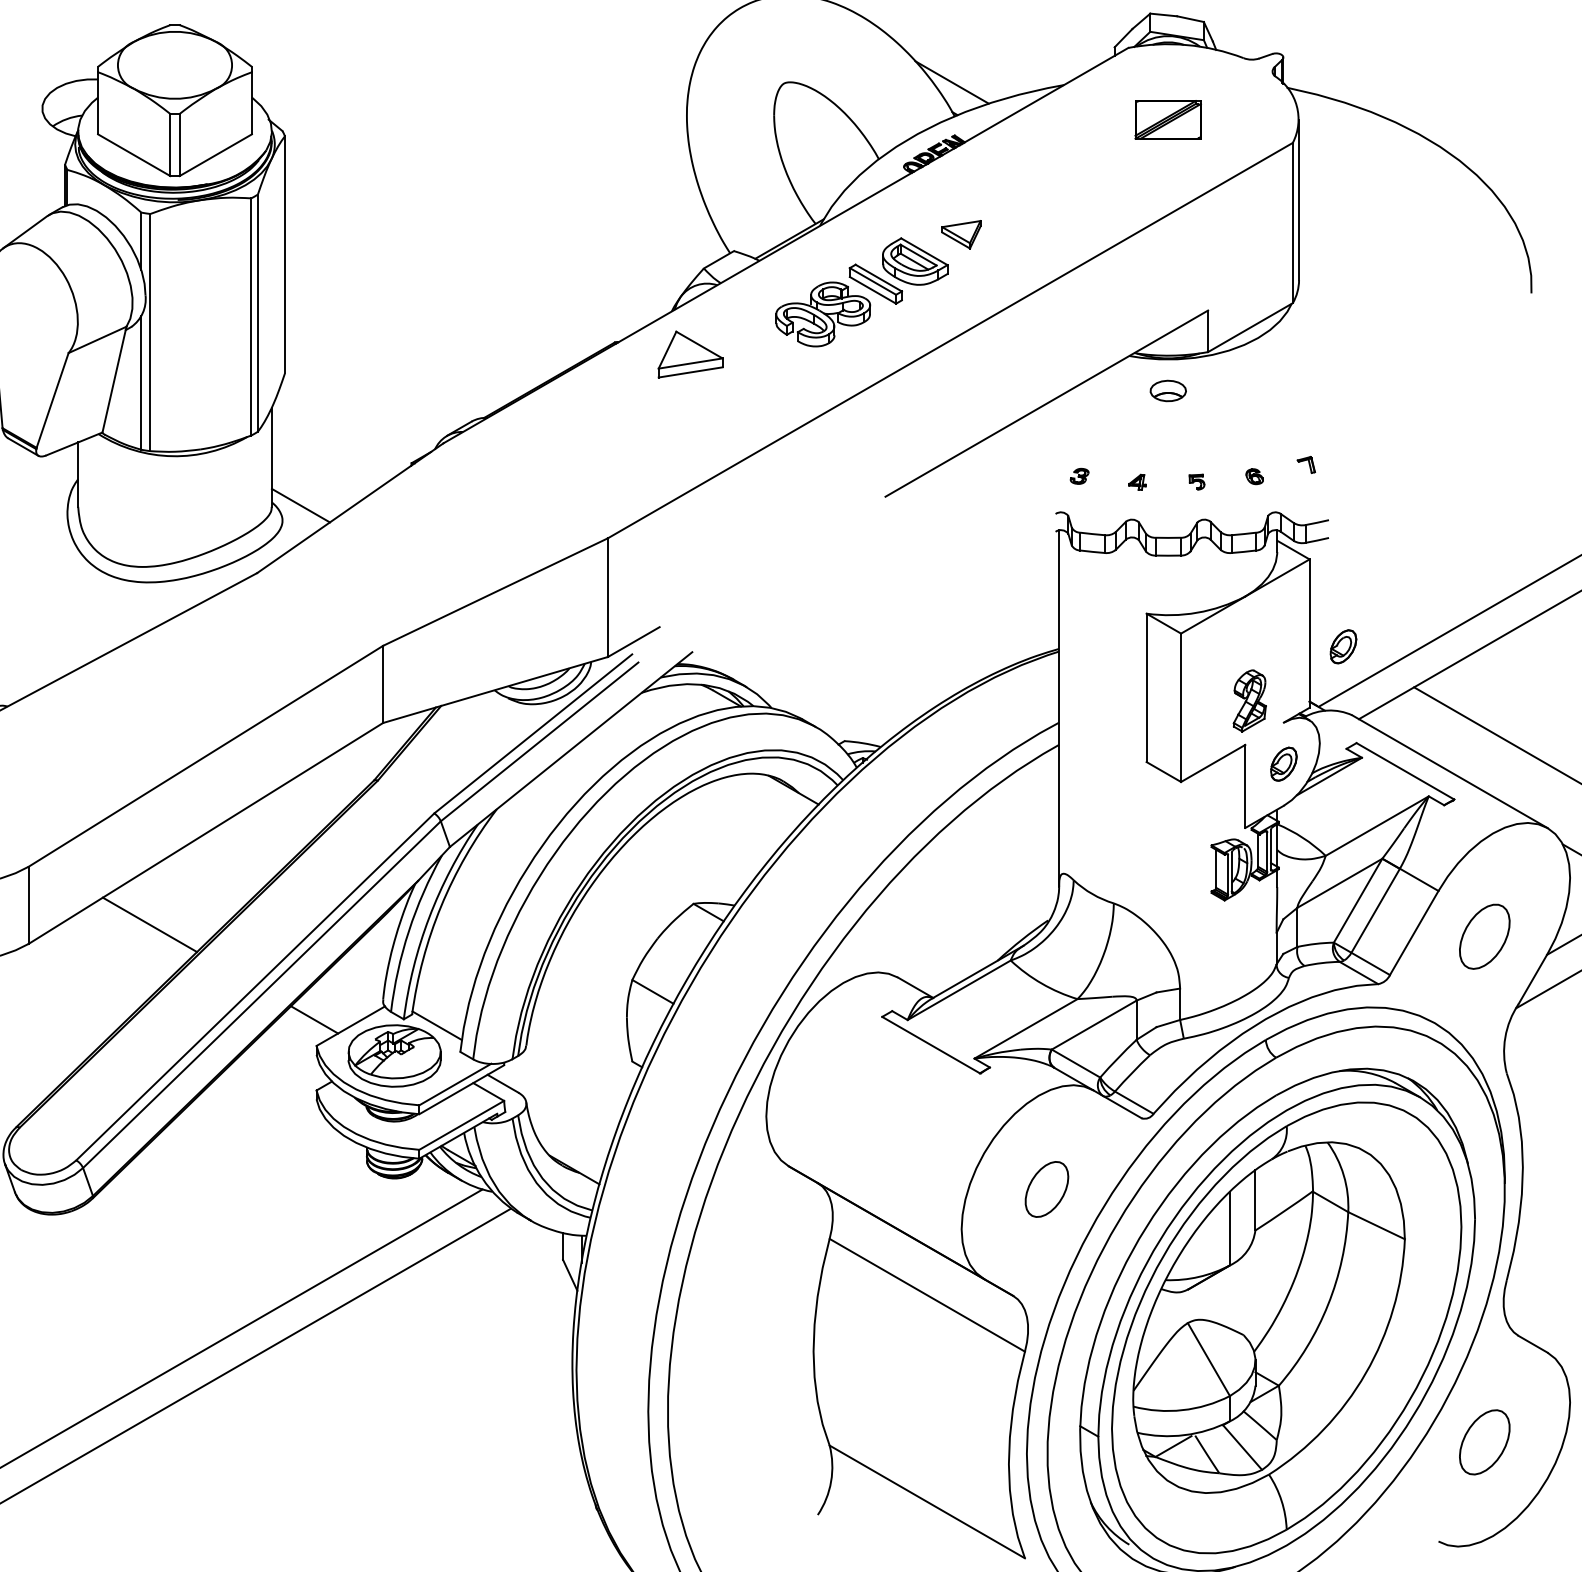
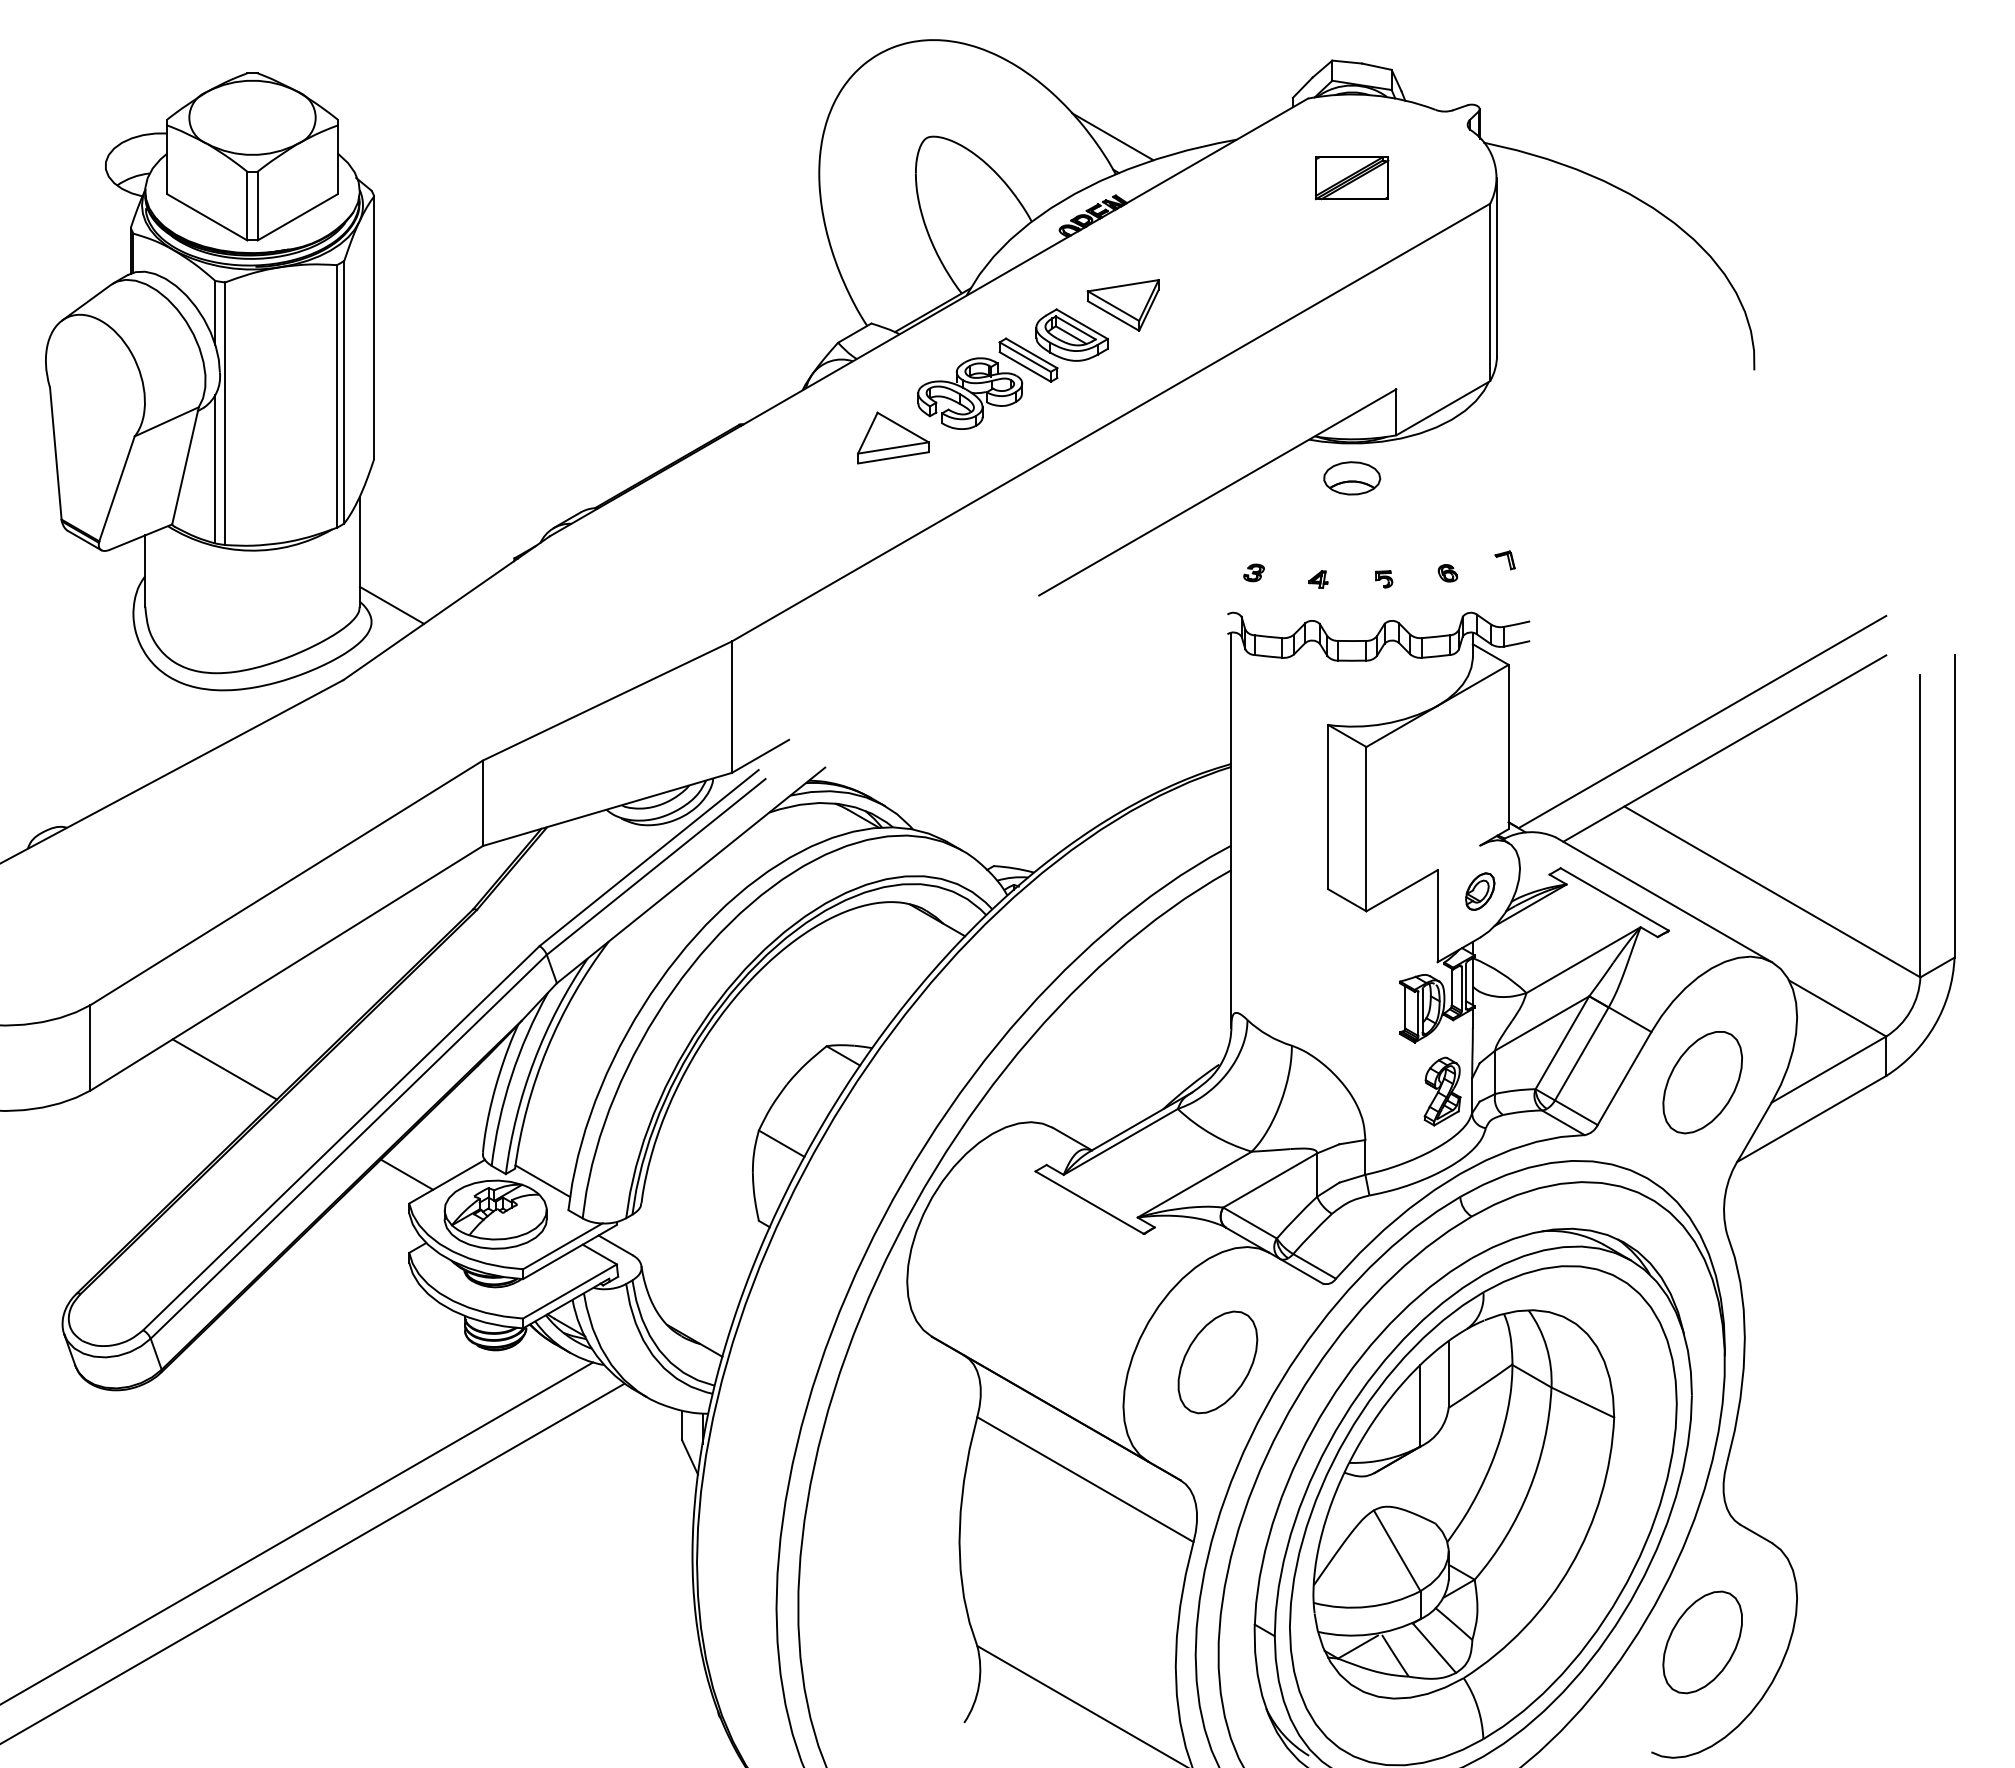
part: (960, 234) -> (1122, 305), size x1.67
part: (690, 354) -> (893, 437), moved
part: (1168, 391) -> (1352, 478), size x1.43
part: (1343, 646) -> (1546, 761), removed
part: (1249, 700) -> (1442, 1091), moved
part: (1484, 936) -> (1702, 1082), size x1.43
part: (1046, 1189) -> (1217, 1362), size x1.67
part: (1484, 1442) -> (1702, 1642), size x1.43

